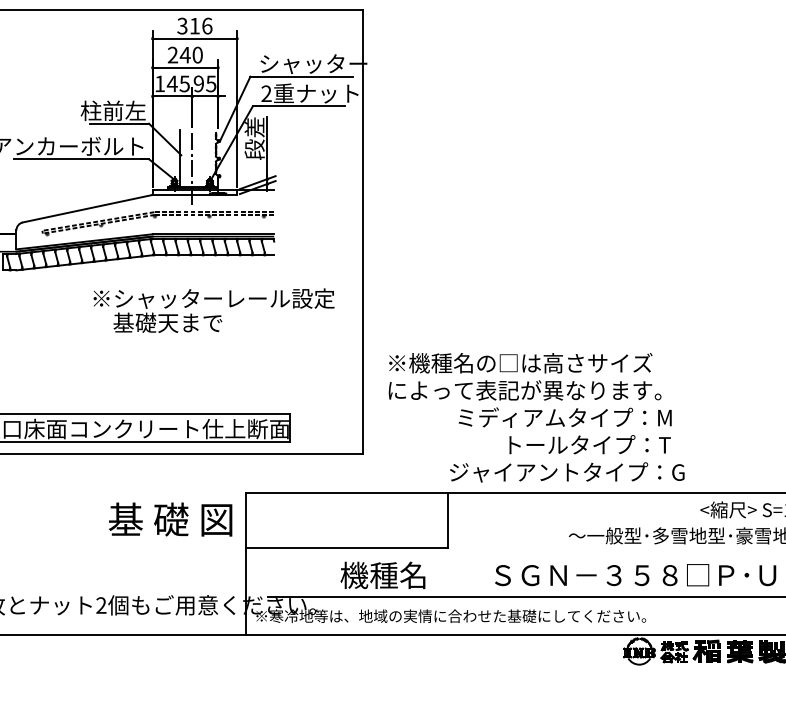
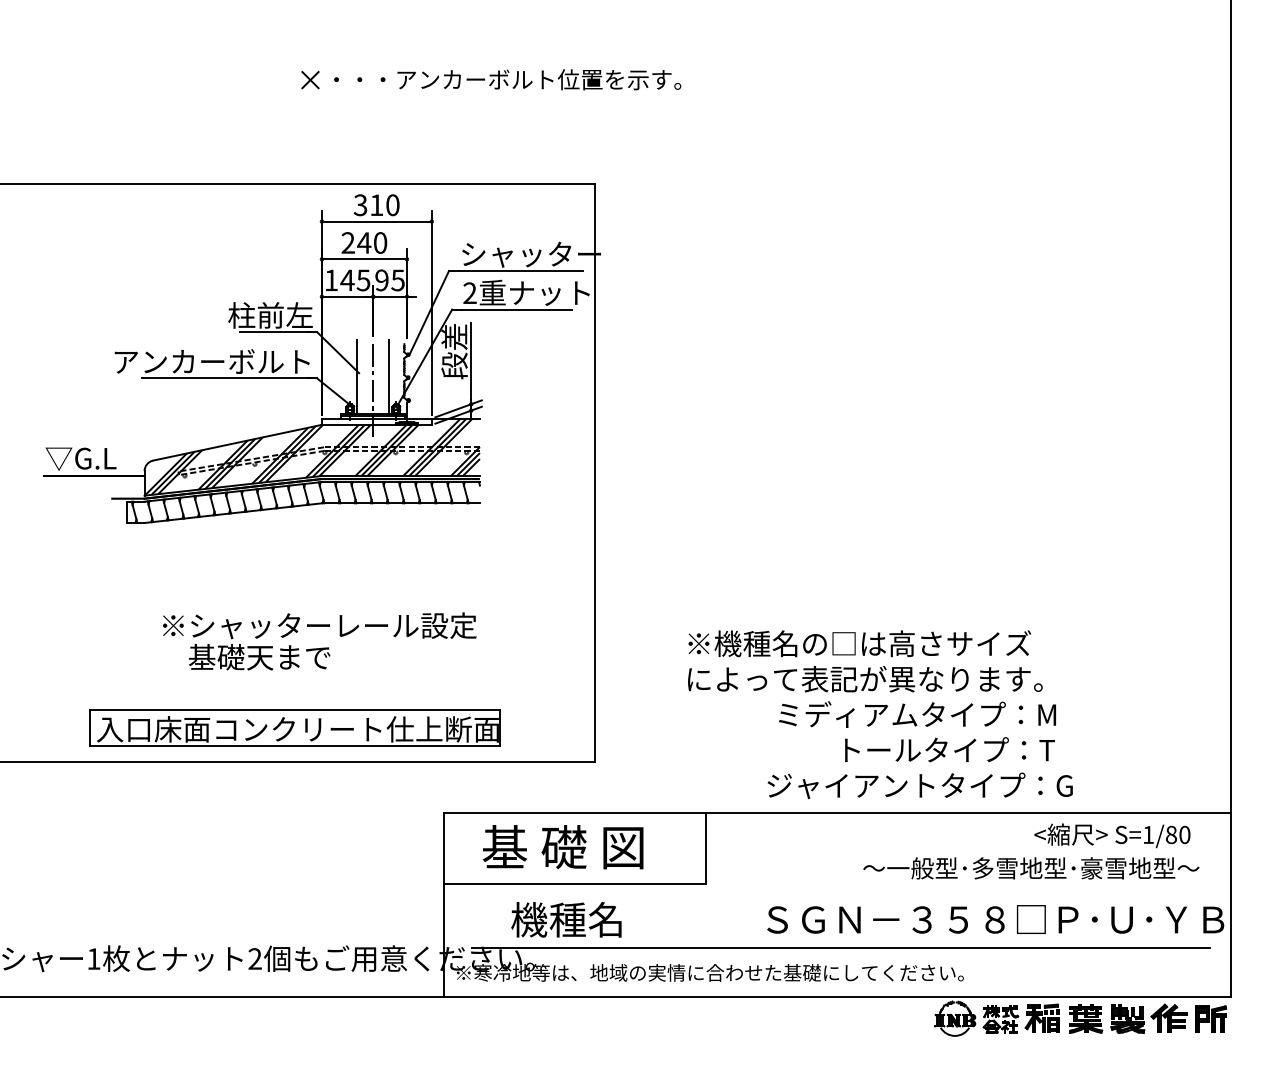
text: (206, 26) -> (392, 205), 316 -> 310
line: (204, 157) -> (389, 376), added
hatch: (144, 219) -> (311, 456), added
text: (213, 310) -> (319, 641), moved
text: (536, 417) -> (880, 714), moved
text: (170, 519) -> (562, 847), moved
text: (382, 575) -> (566, 919), moved

